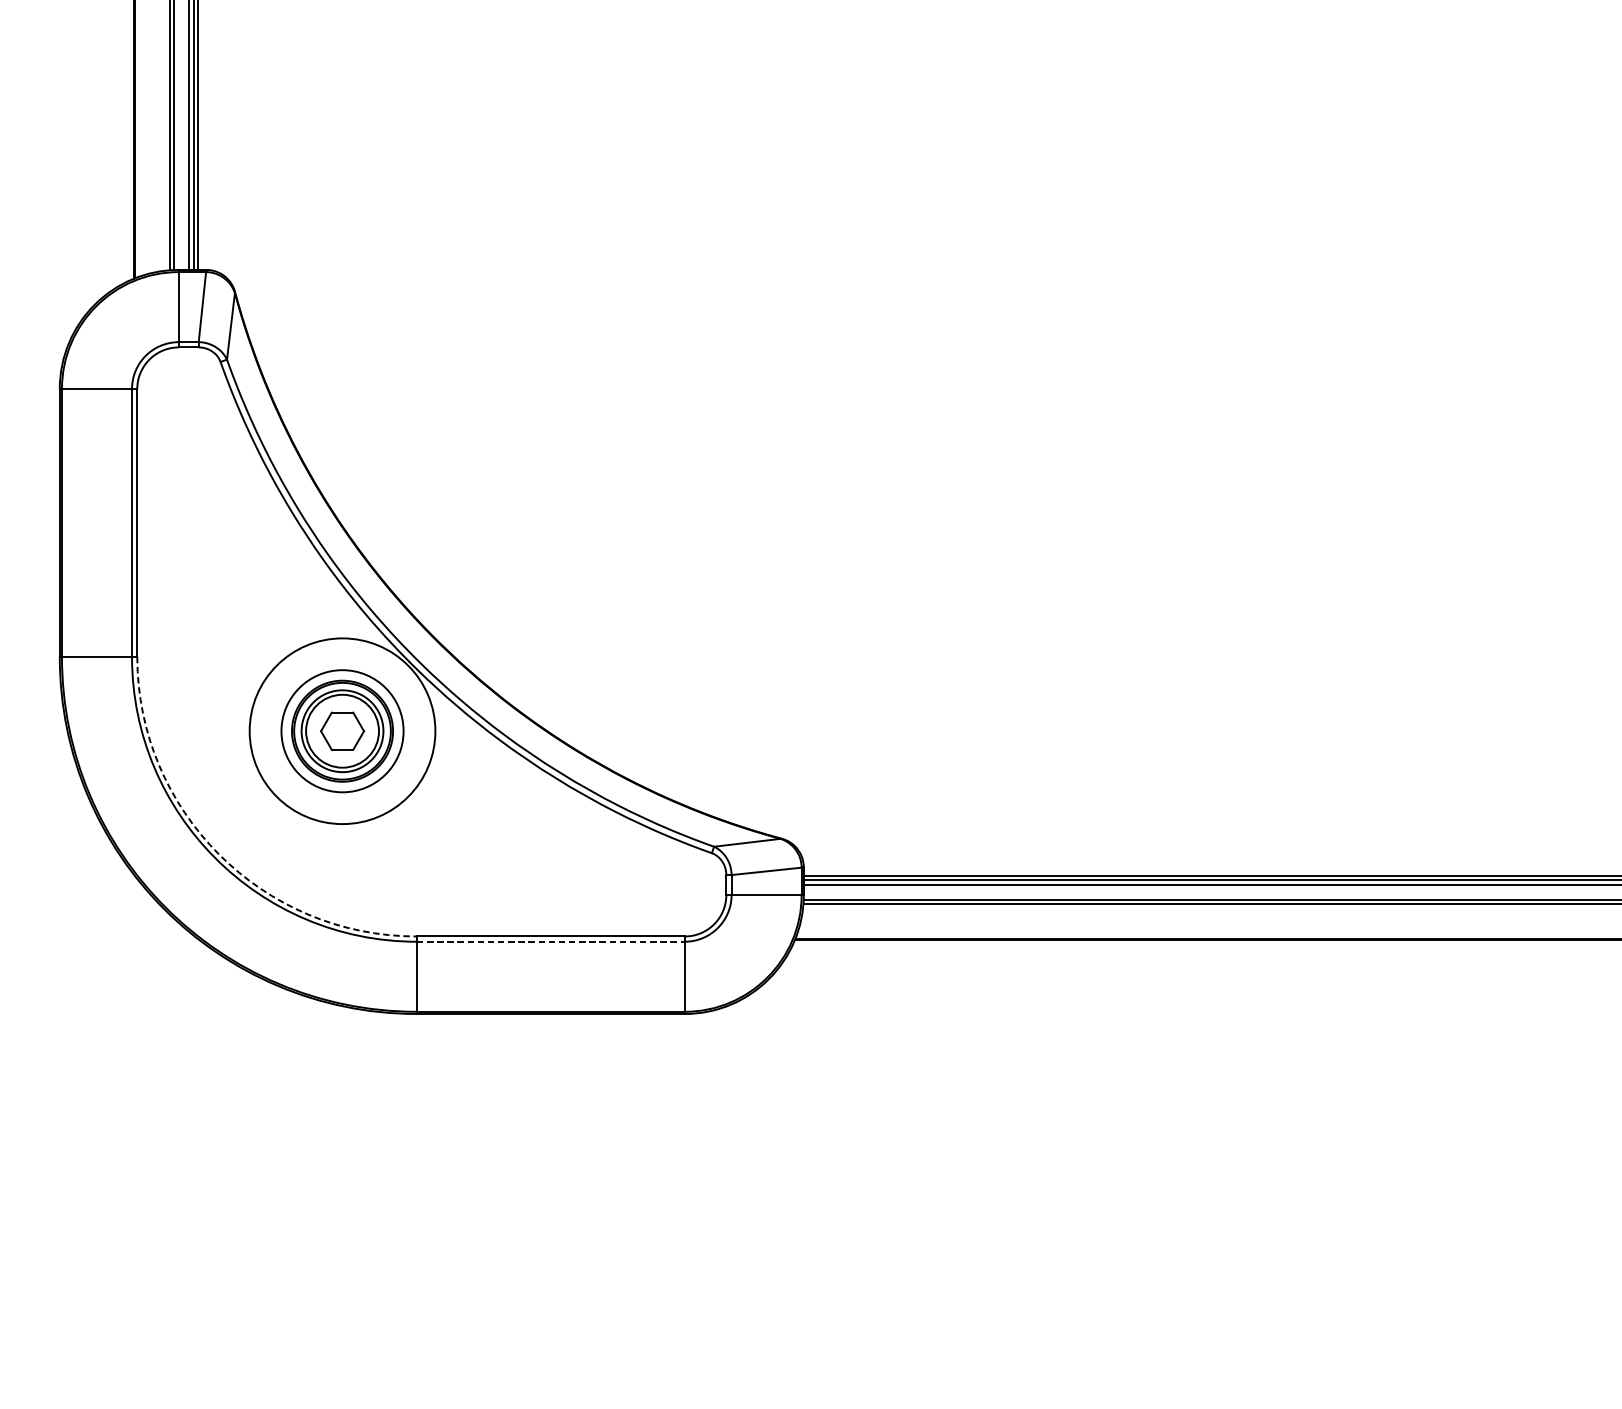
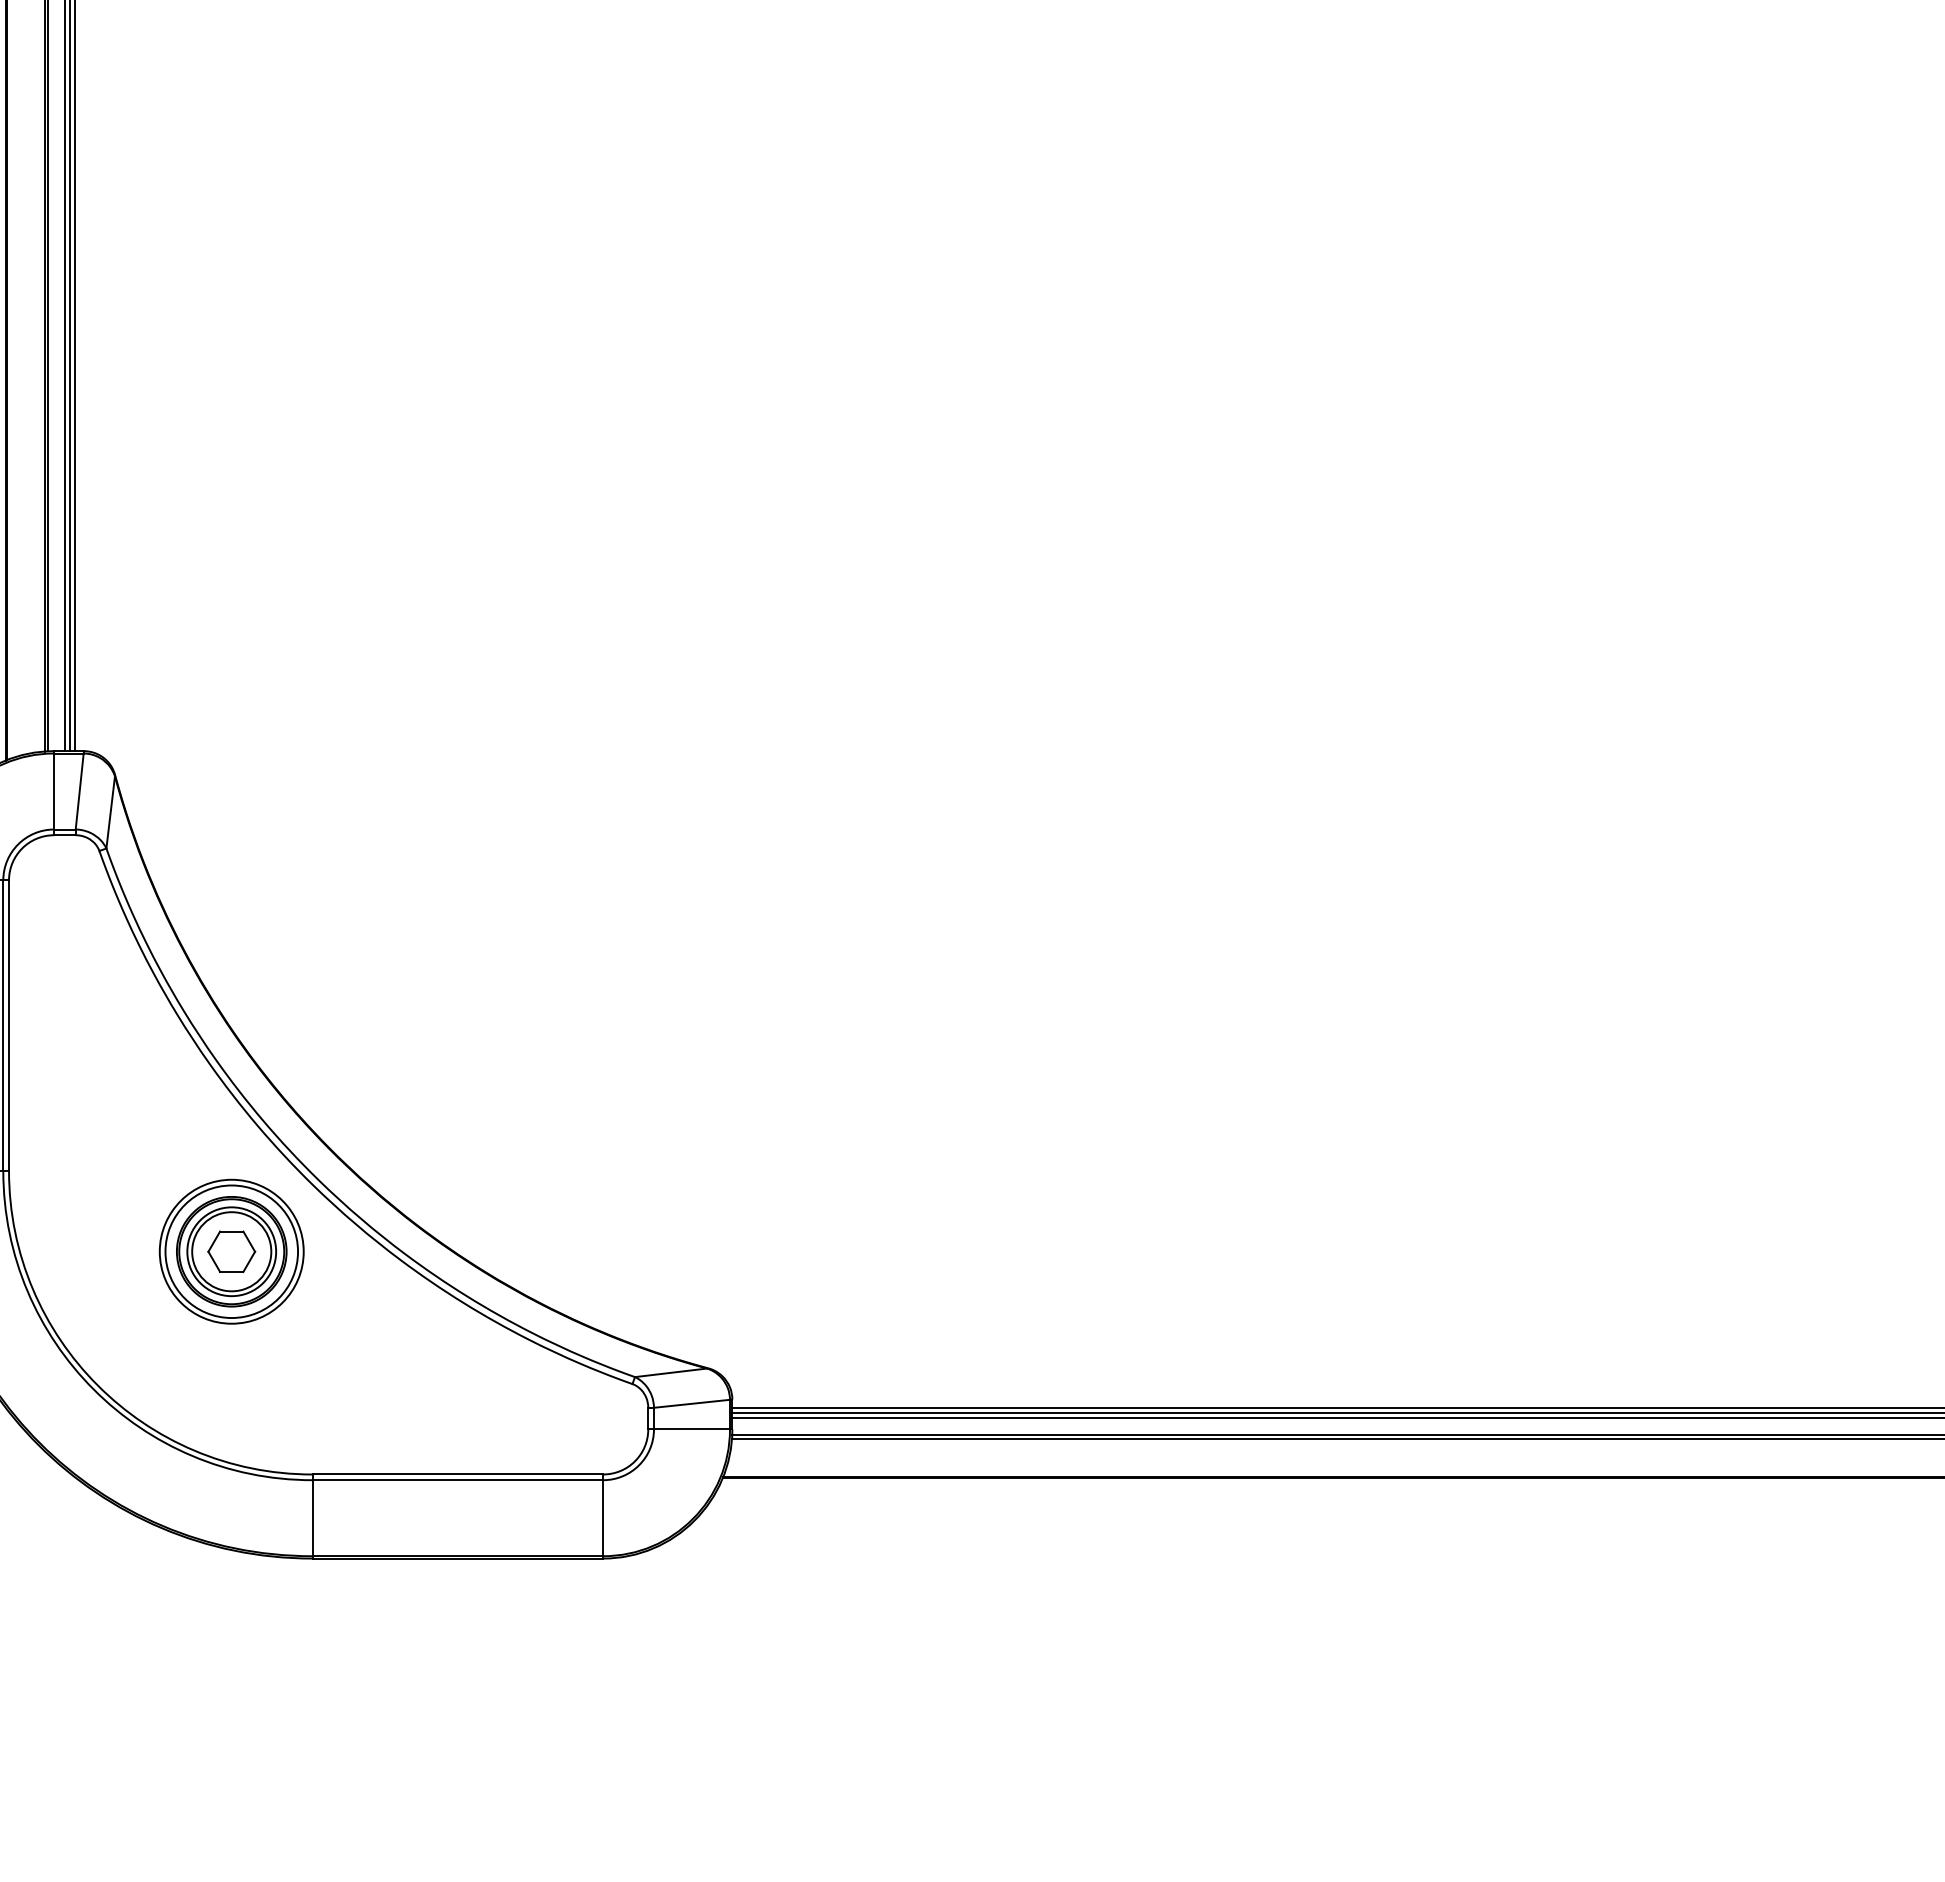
circle: (342, 731) -> (231, 1251), size x0.71
arc: (218, 854) -> (97, 1385), dashed -> solid
line: (551, 942) -> (458, 1480), dashed -> solid

